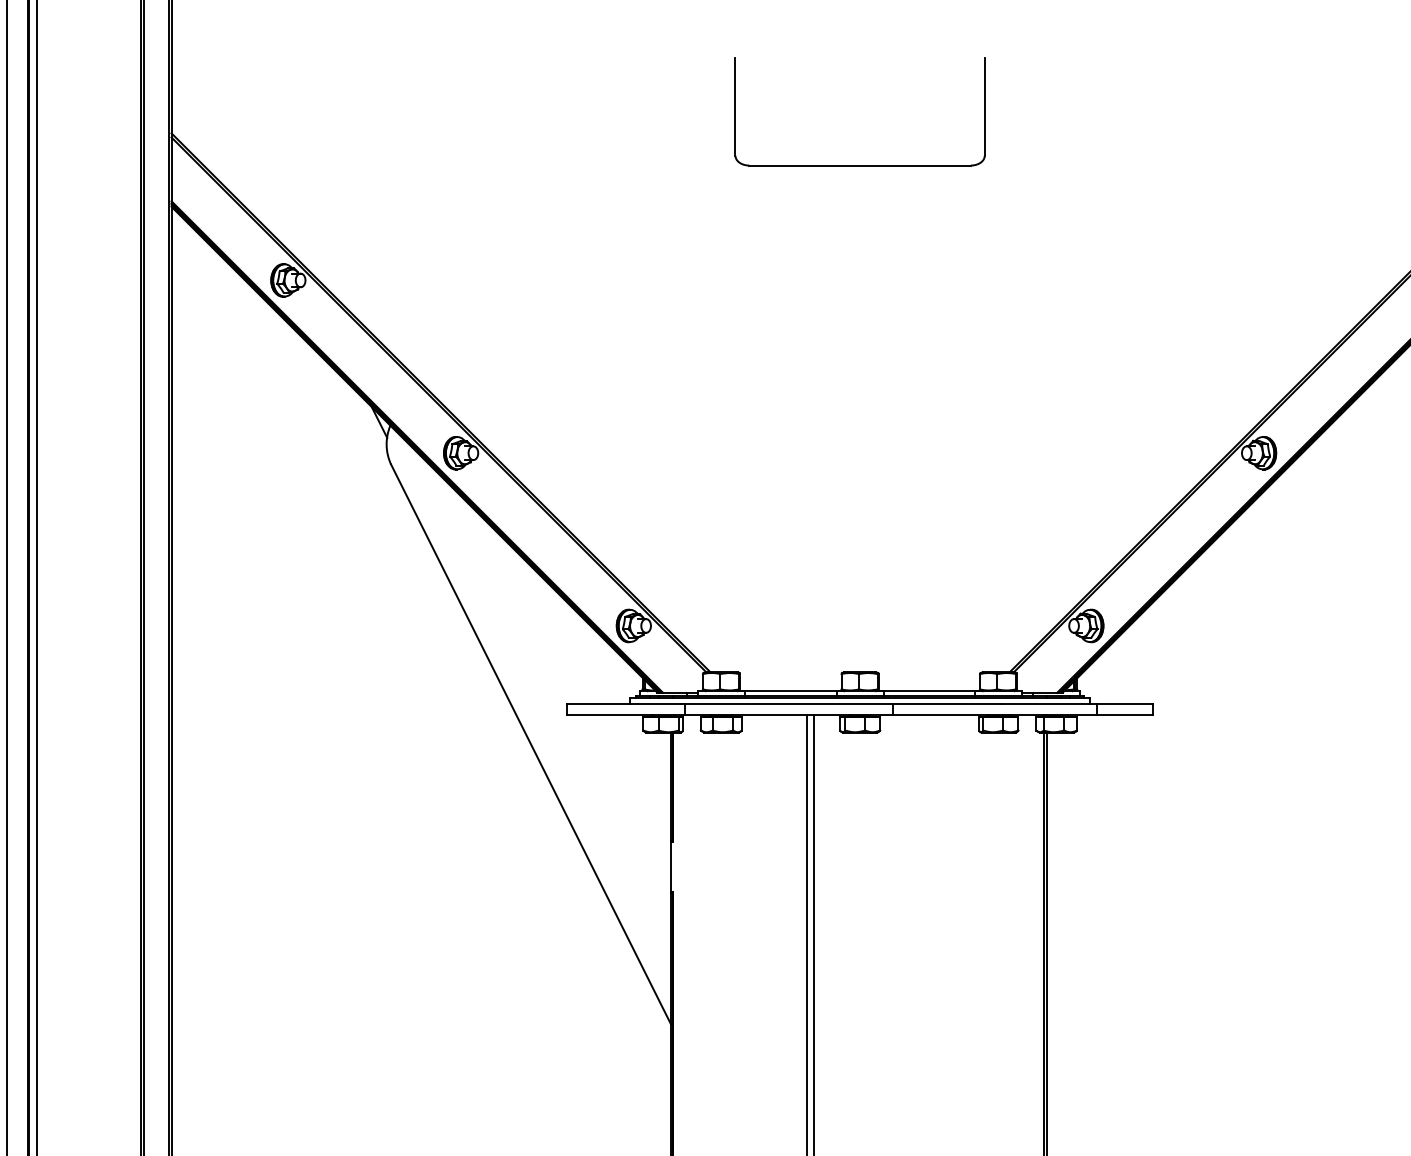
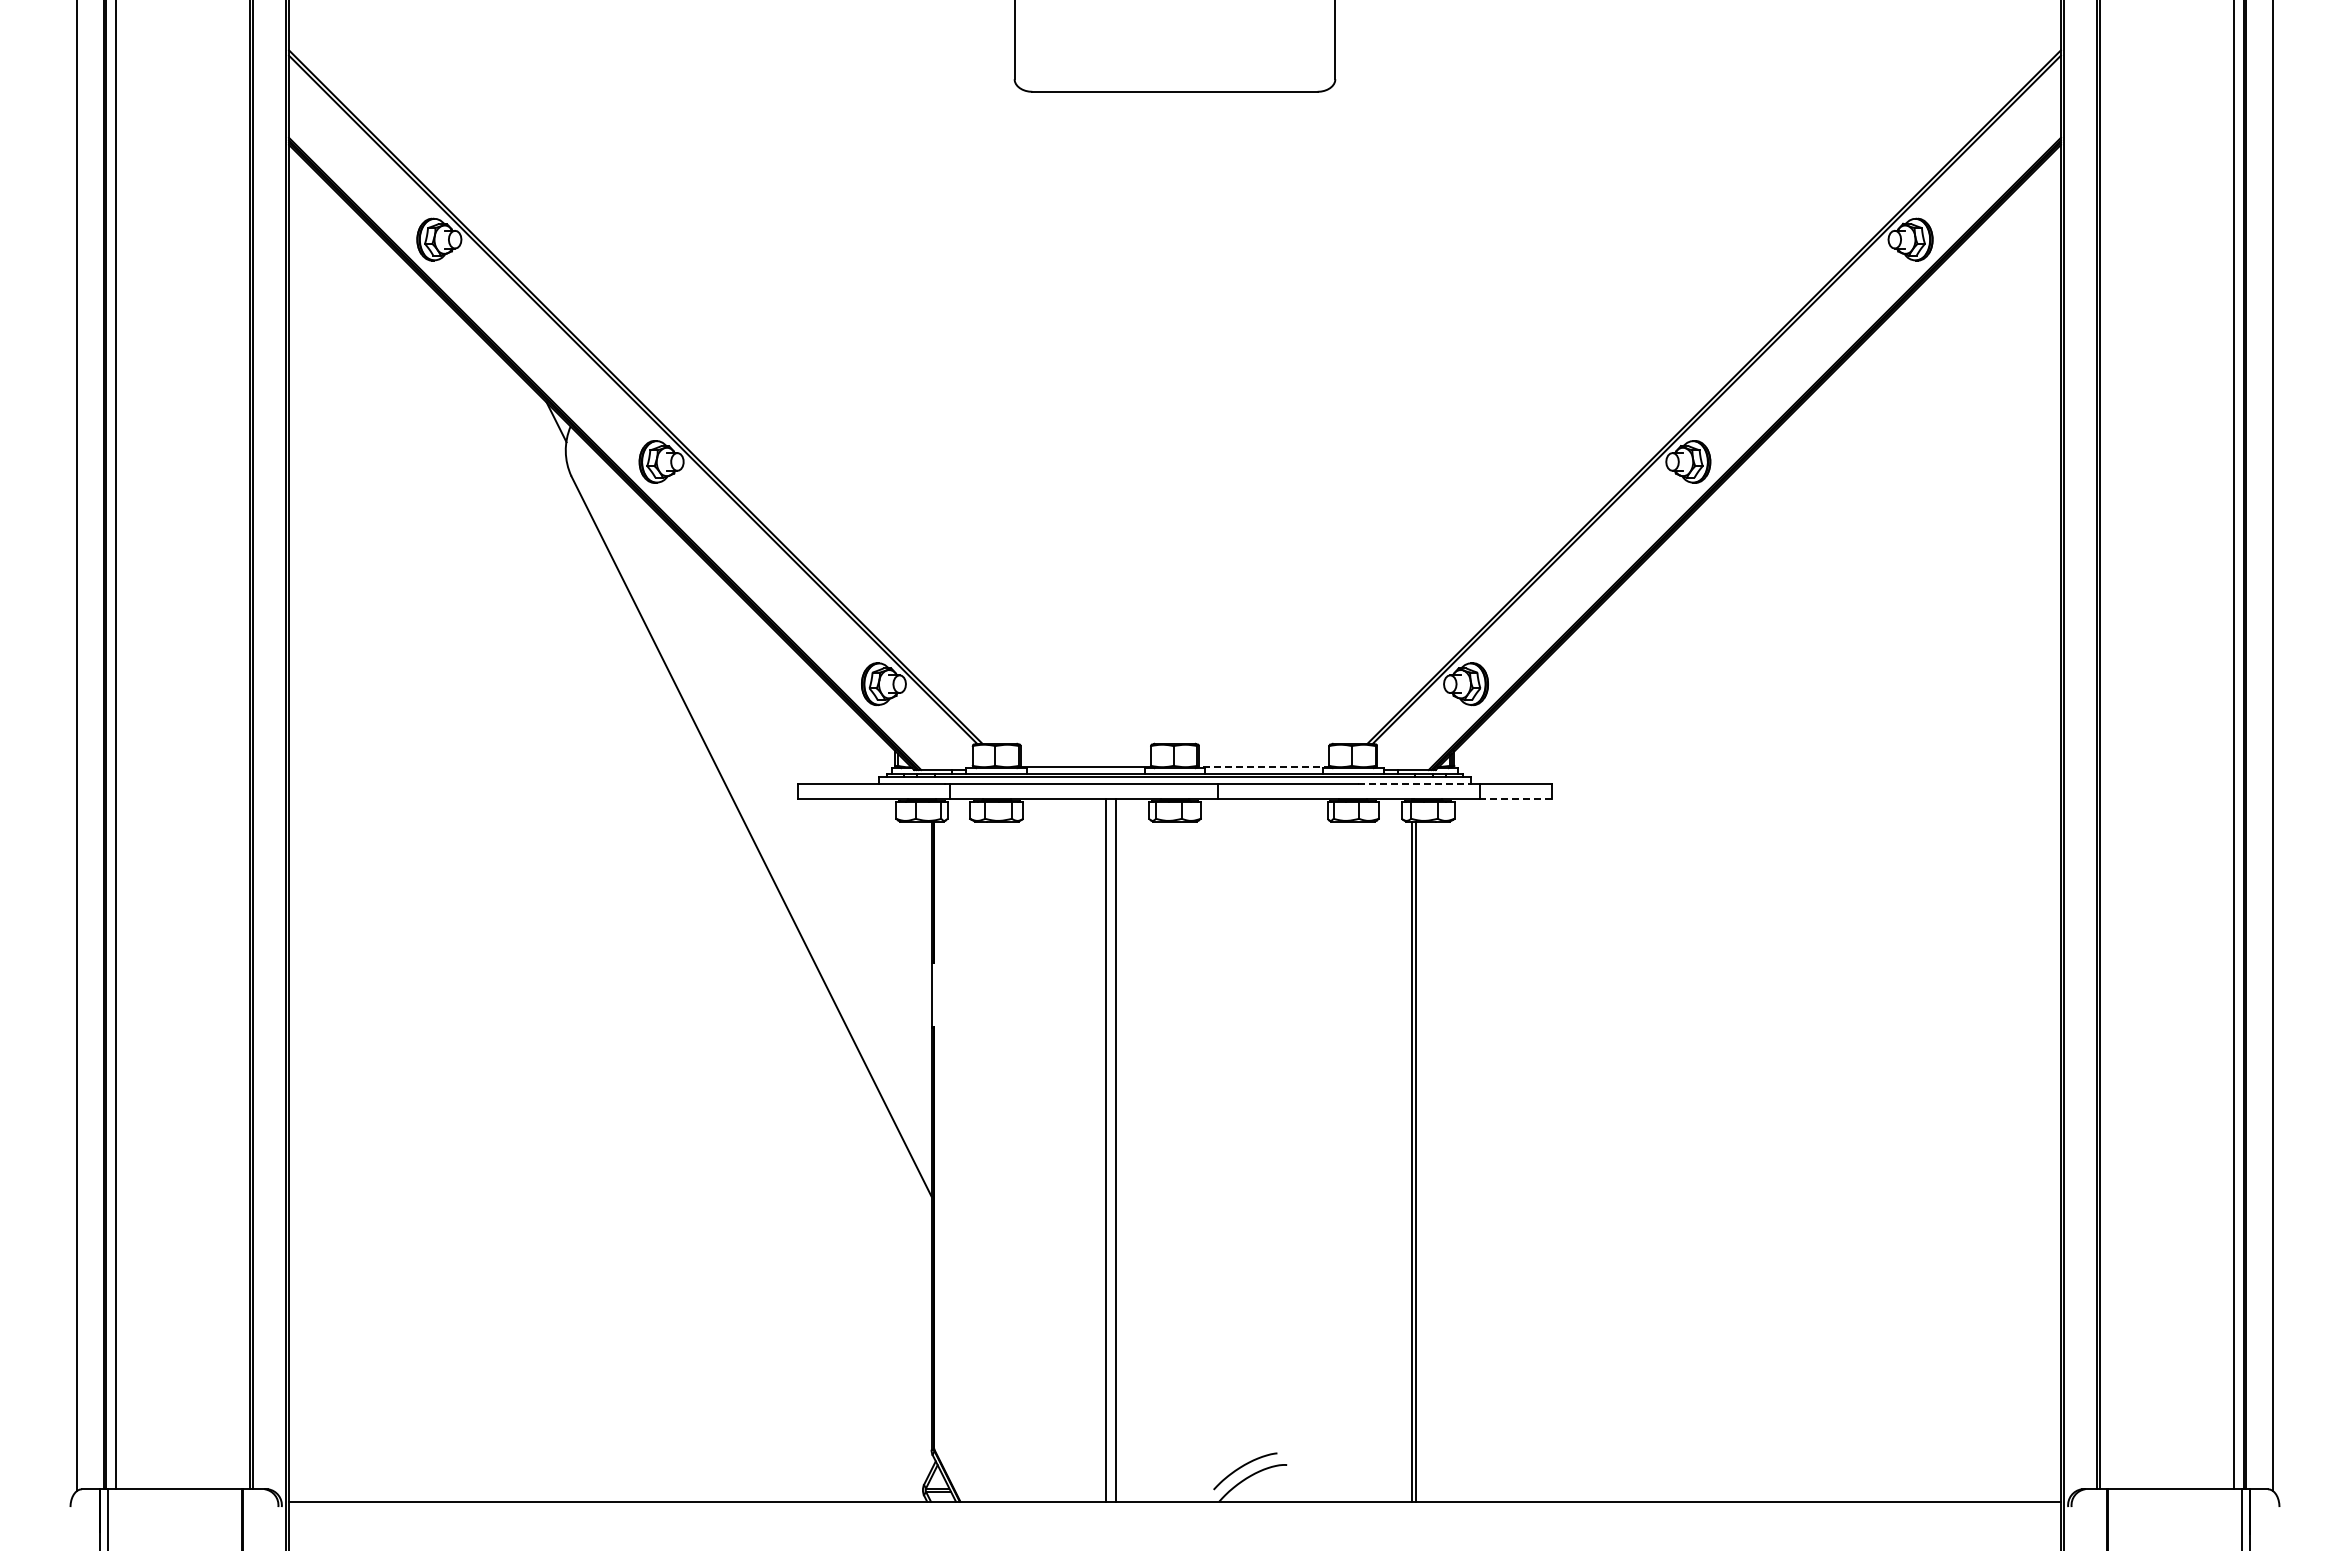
line: (928, 690) -> (1263, 767), solid -> dashed
line: (1046, 703) -> (1414, 784), solid -> dashed
line: (1124, 714) -> (1515, 798), solid -> dashed

